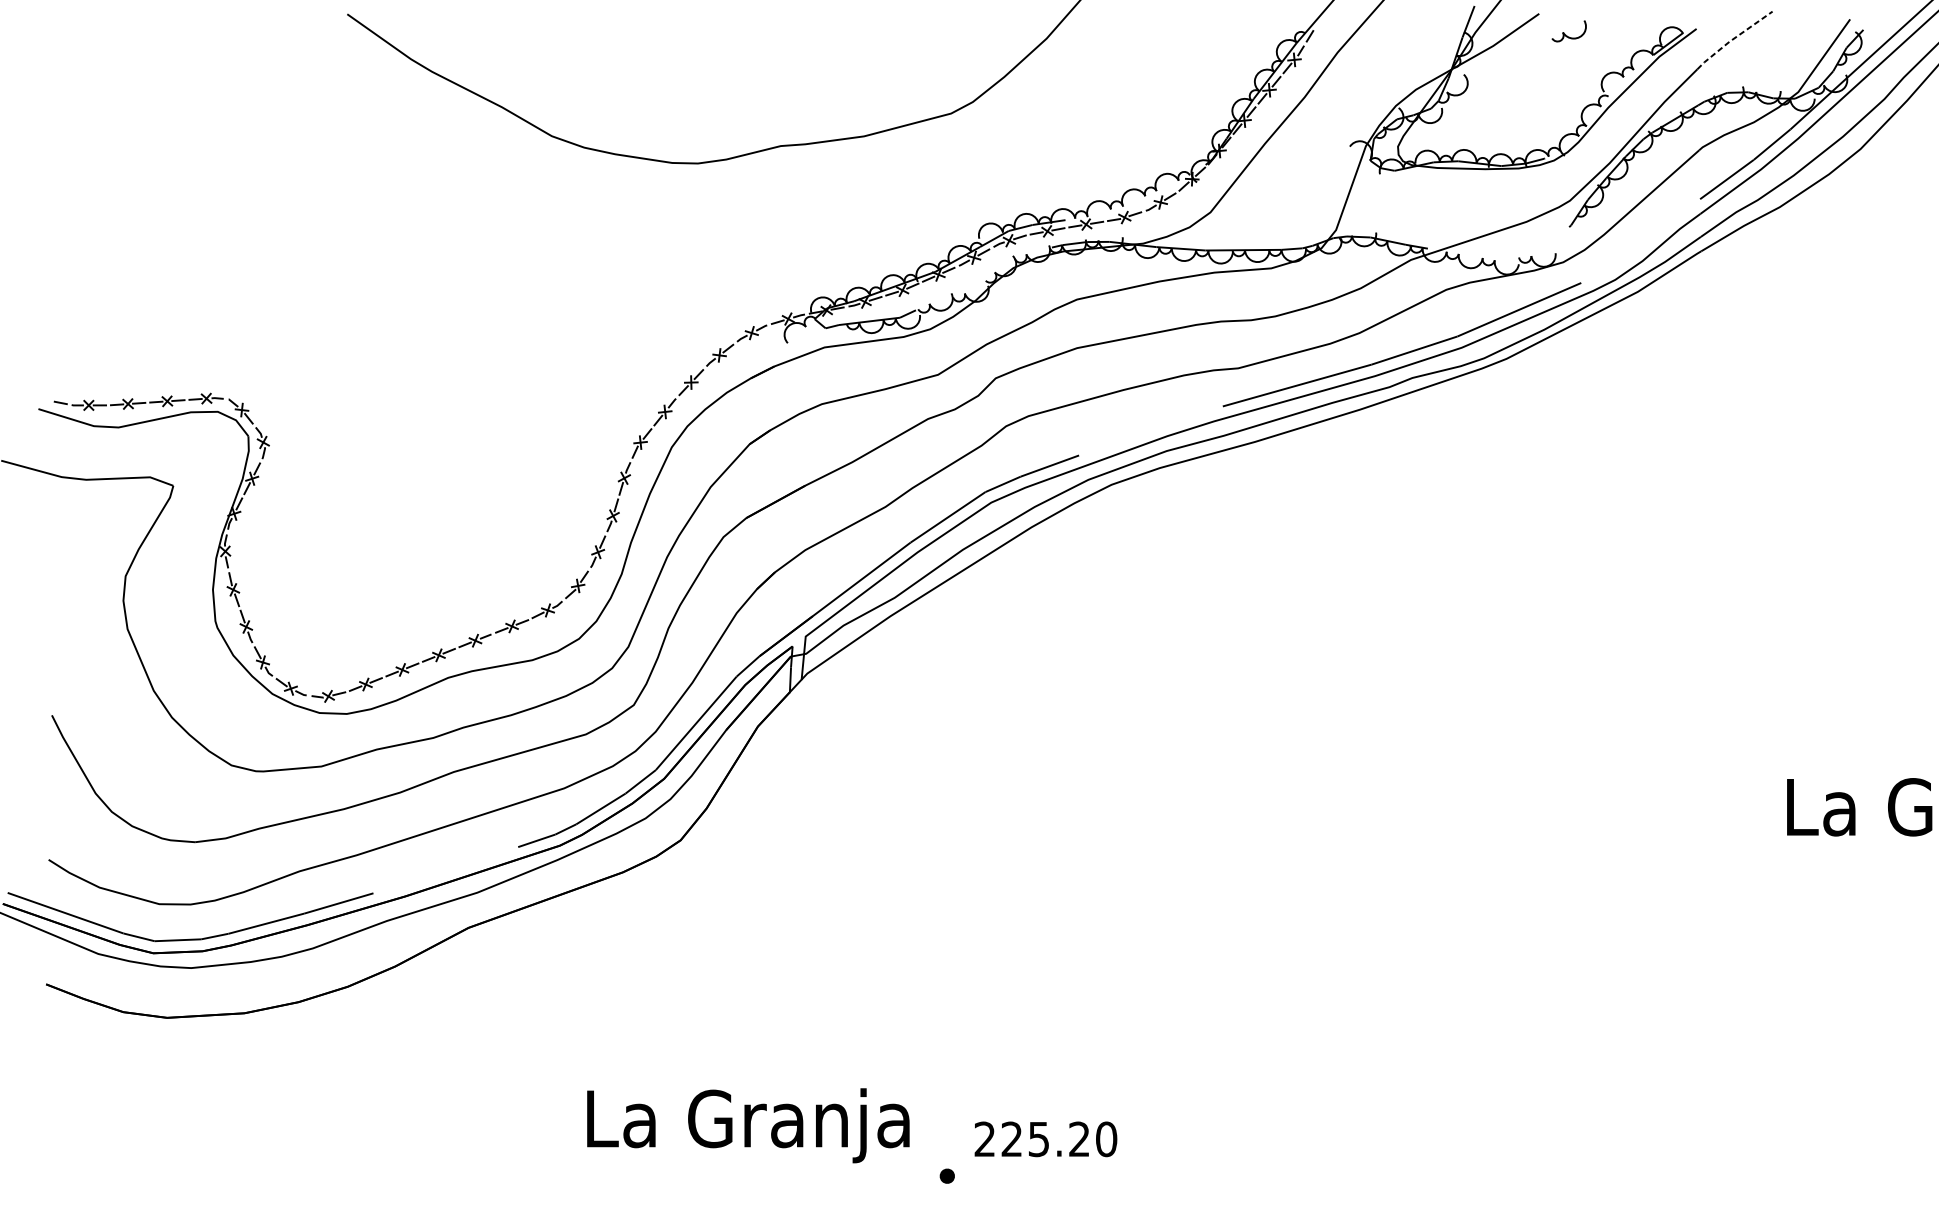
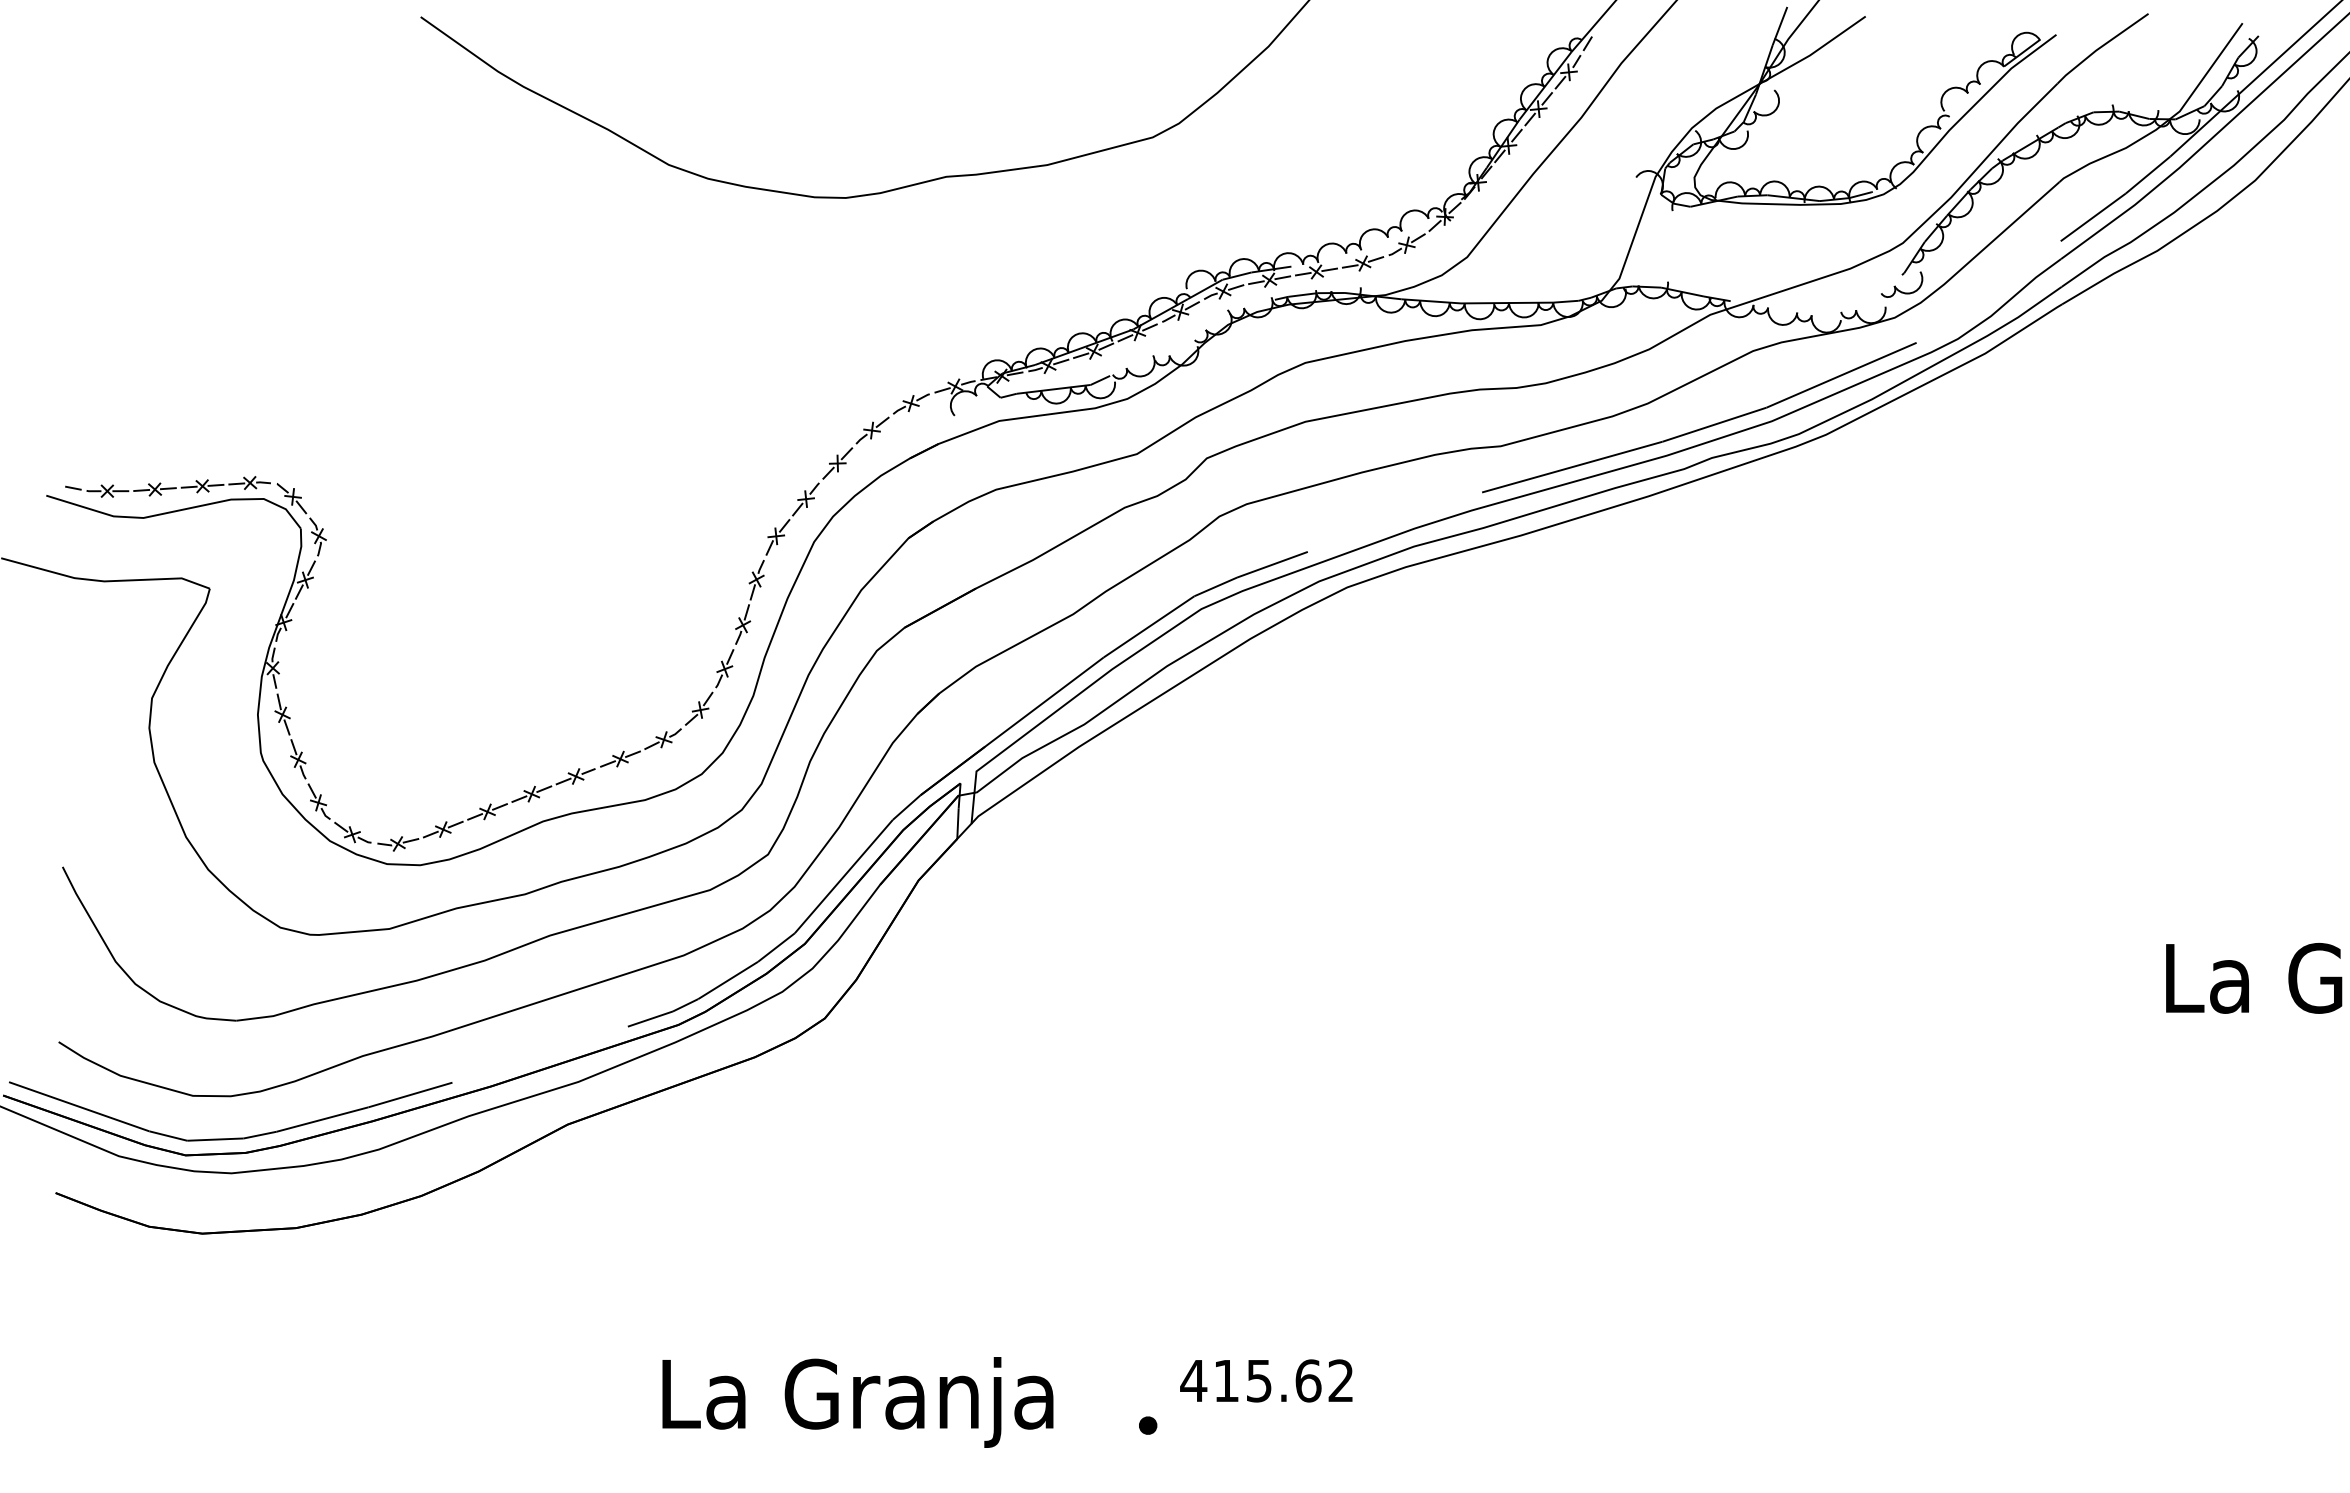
part: (1567, 36) -> (1900, 290), moved
line: (1732, 39) -> (2100, 47), dashed -> solid
text: (748, 1125) -> (857, 1402), moved
text: (1045, 1138) -> (1267, 1380), 225.20 -> 415.62

